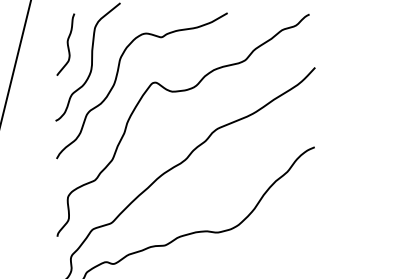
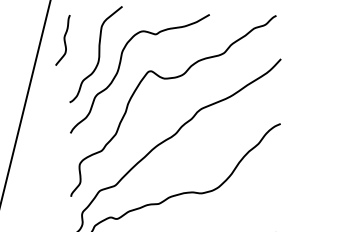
curve: (66, 44) -> (63, 40), moved

